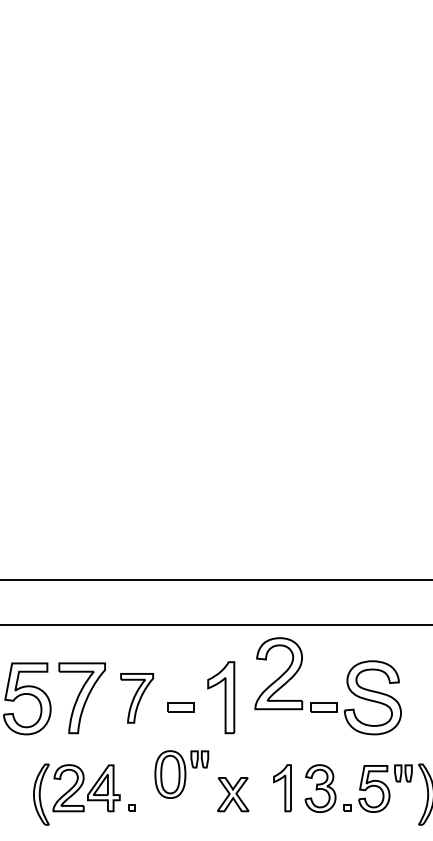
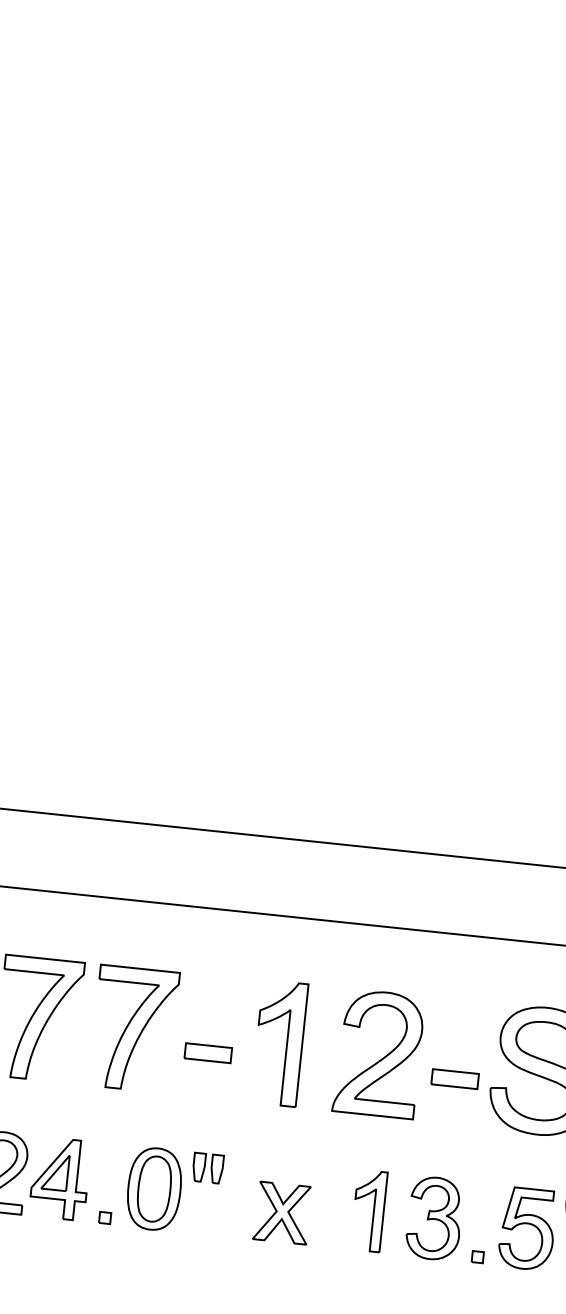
part: (278, 673) -> (378, 1053), moved
part: (136, 698) -> (132, 1029), size x1.43
part: (181, 774) -> (173, 1190), moved

